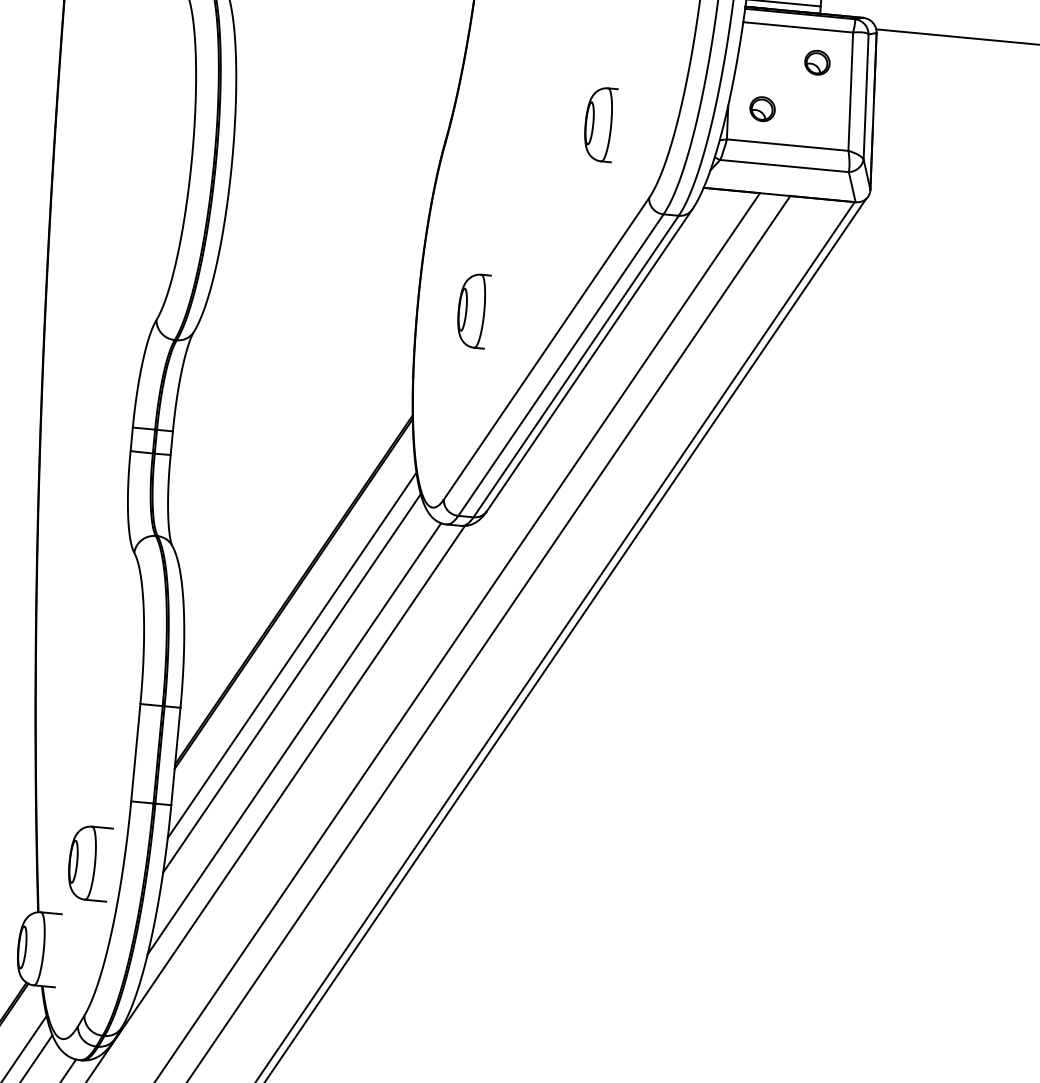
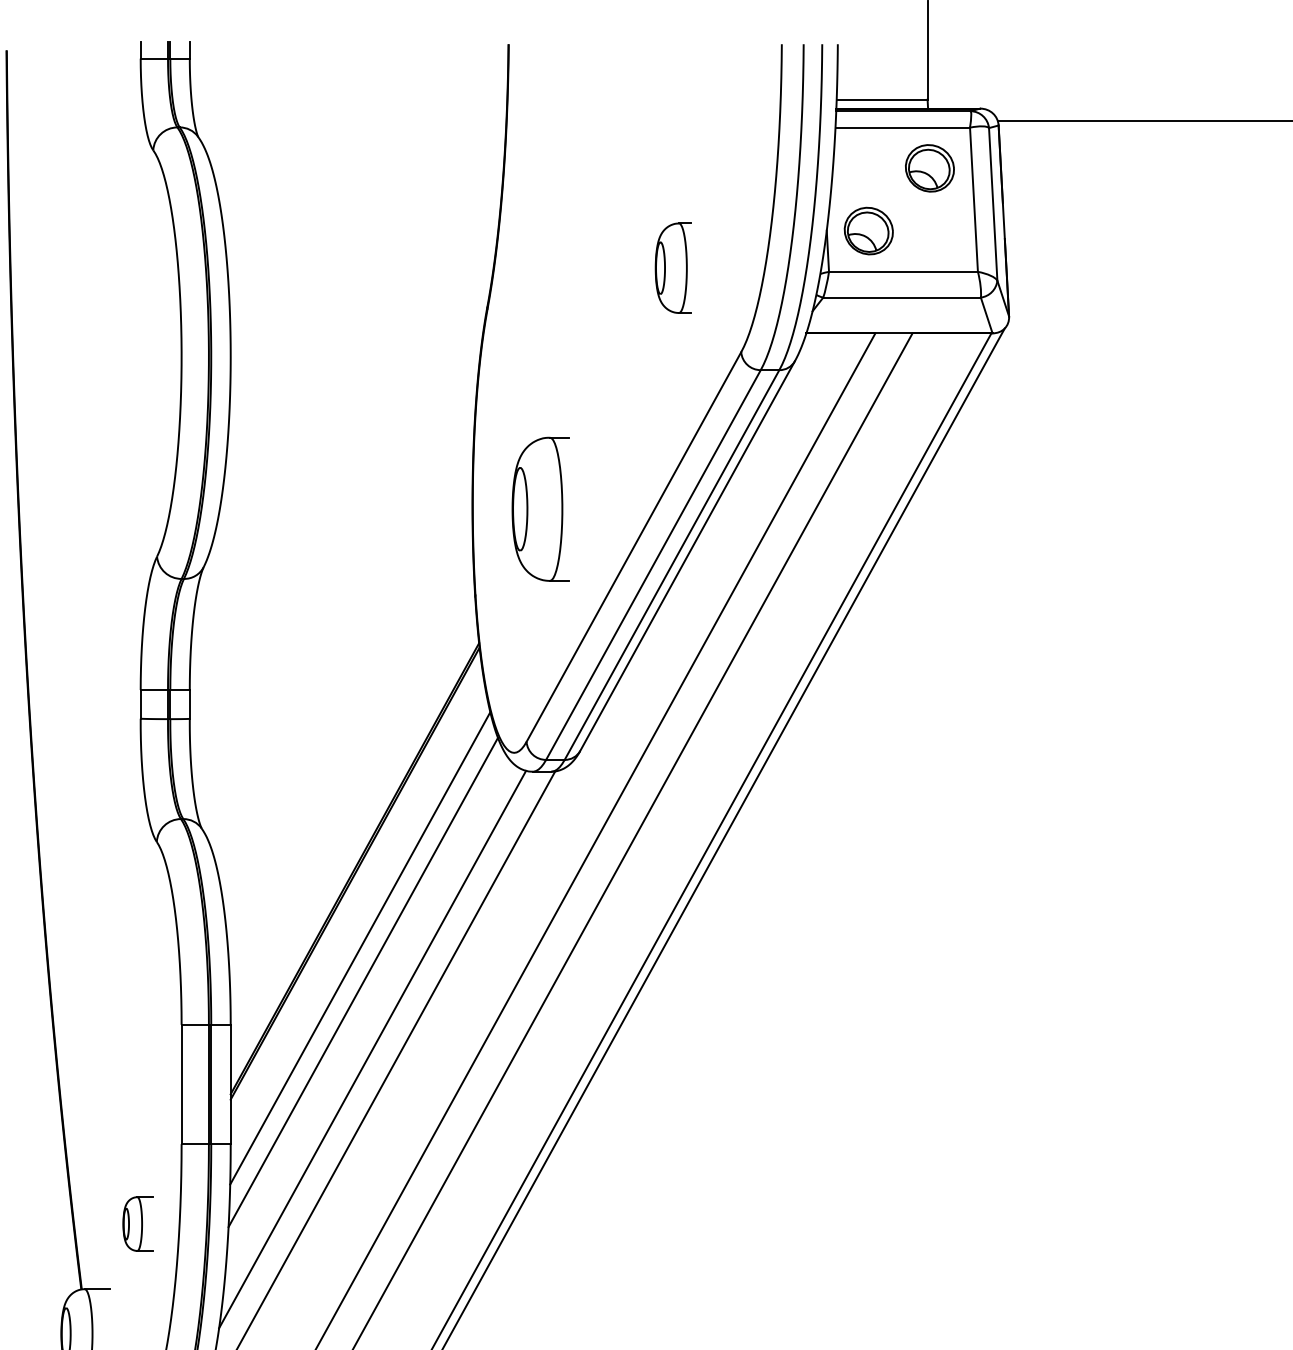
part: (817, 62) -> (930, 168), size x1.6
part: (762, 108) -> (868, 230), size x1.6
part: (473, 310) -> (540, 508), size x1.6
part: (89, 862) -> (137, 1223), size x0.6

